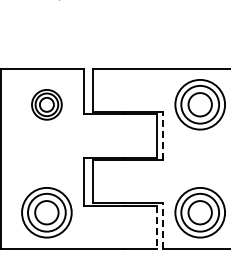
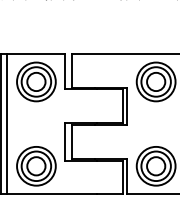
part: (46, 104) -> (36, 81), size x1.67
line: (163, 135) -> (127, 105), dashed -> solid
line: (9, 158) -> (7, 123), added
line: (163, 225) -> (127, 176), dashed -> solid
line: (157, 227) -> (122, 177), dashed -> solid

